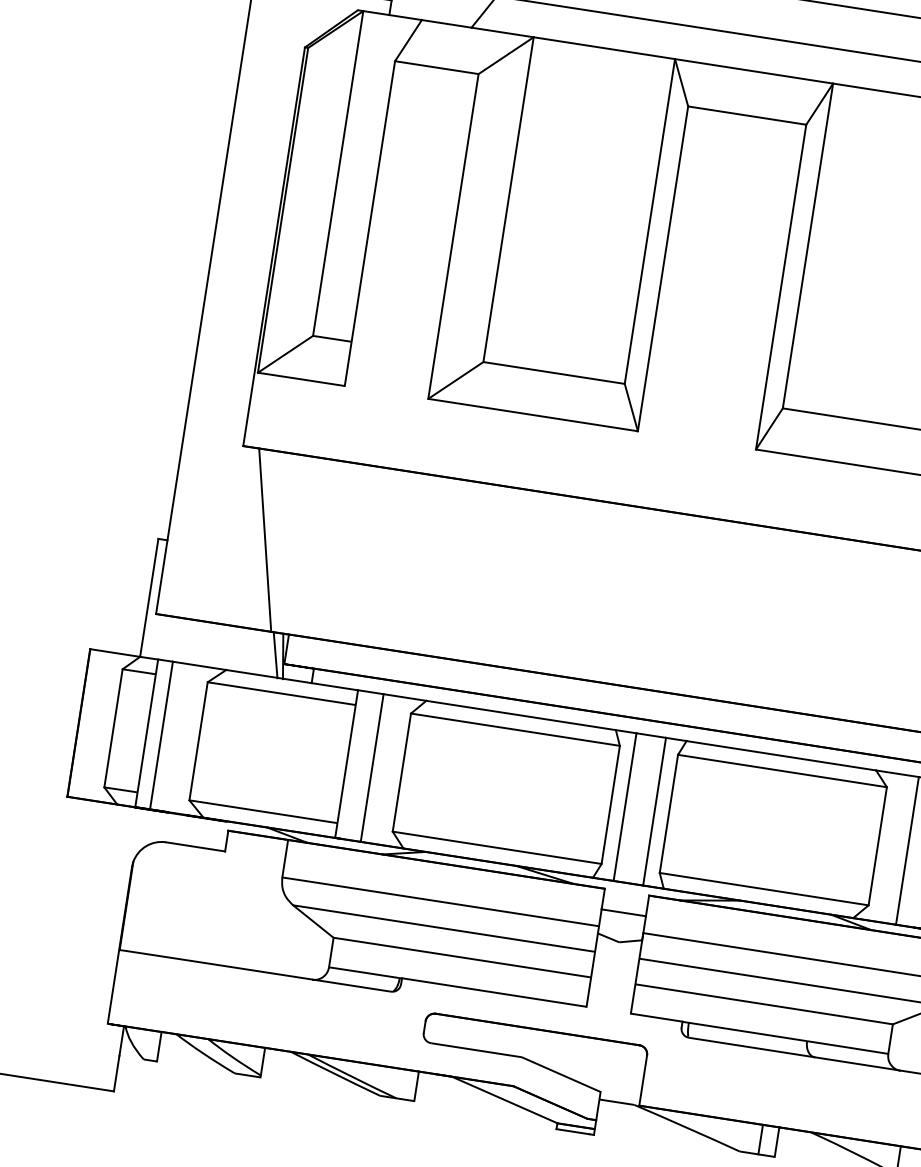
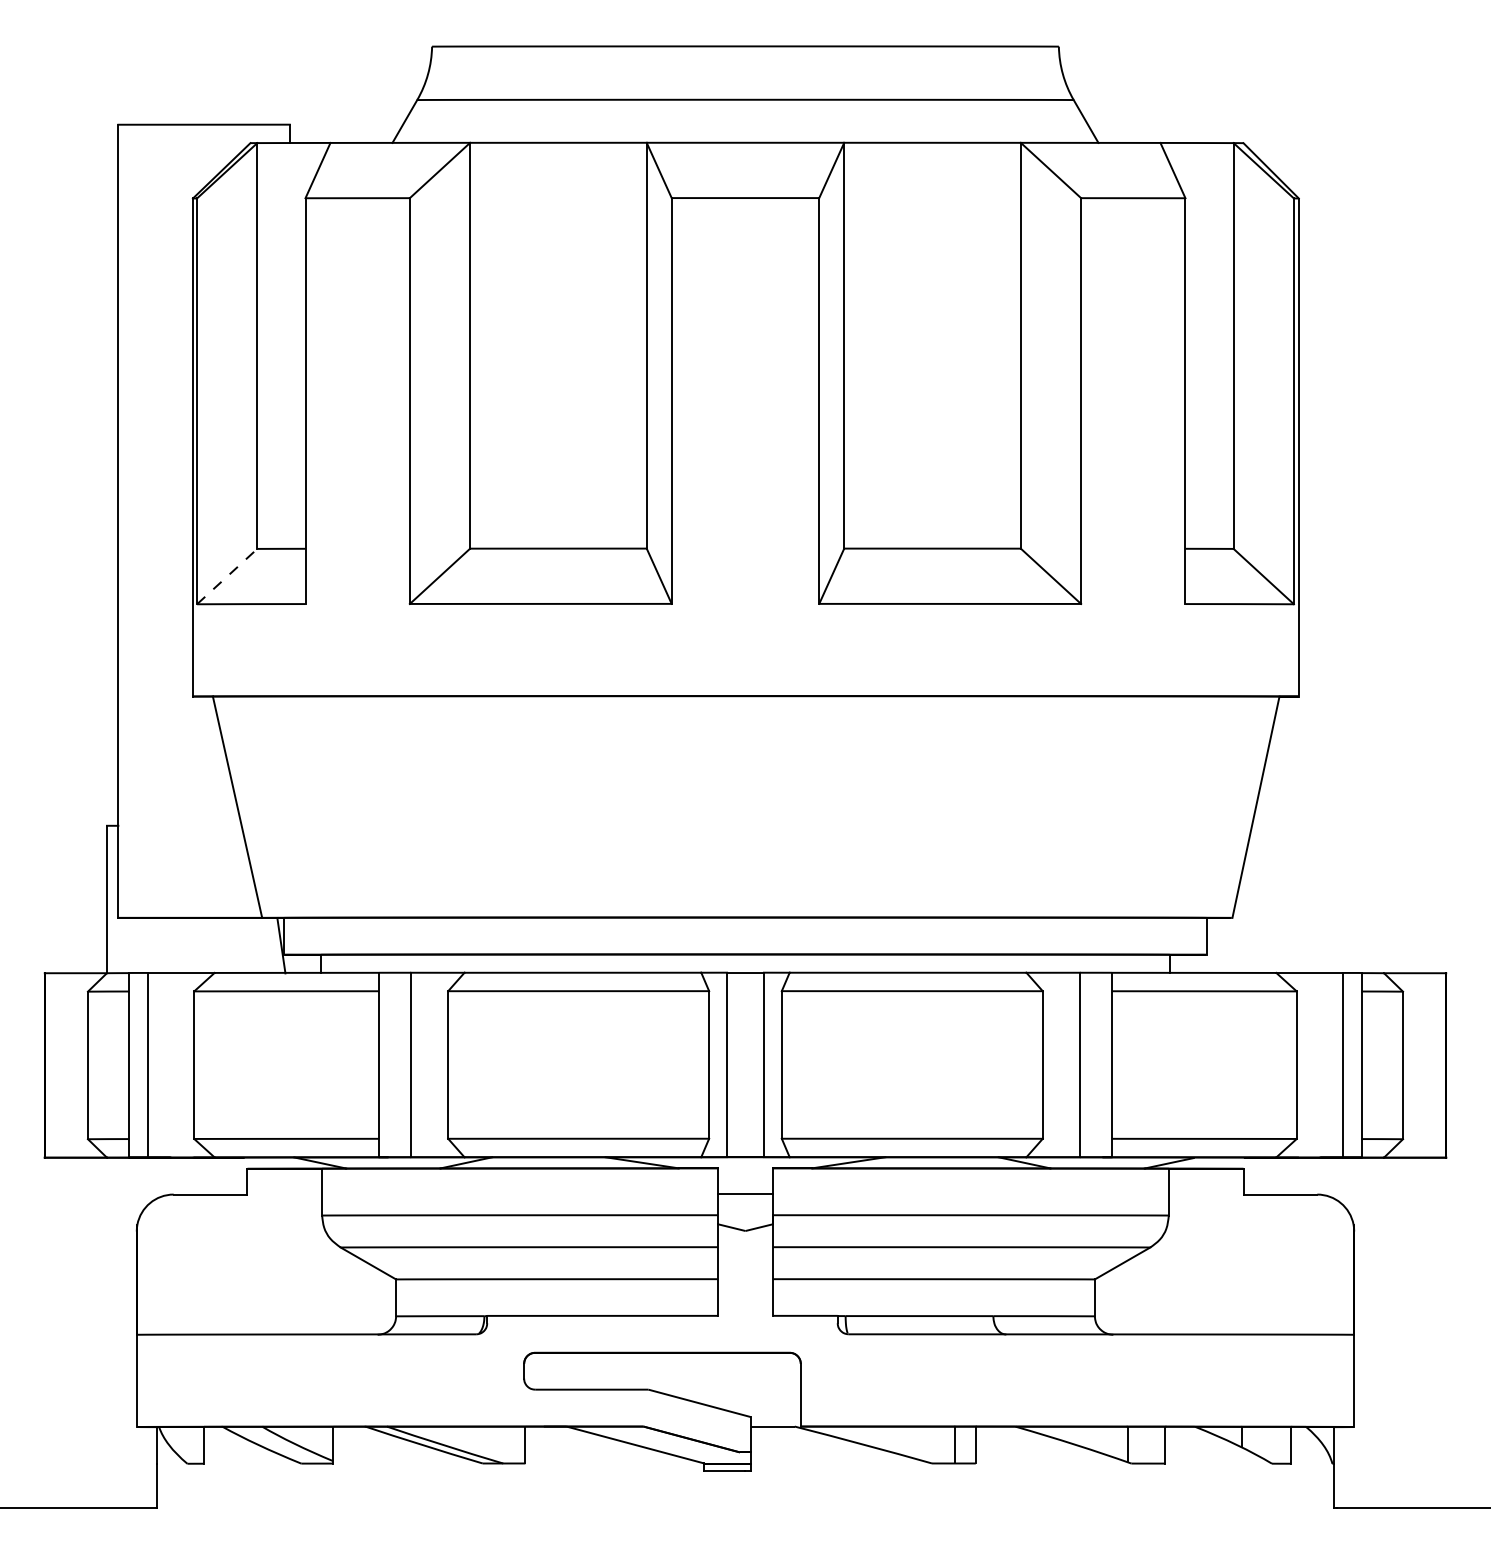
line: (285, 354) -> (227, 576), solid -> dashed
line: (275, 655) -> (271, 945), removed

